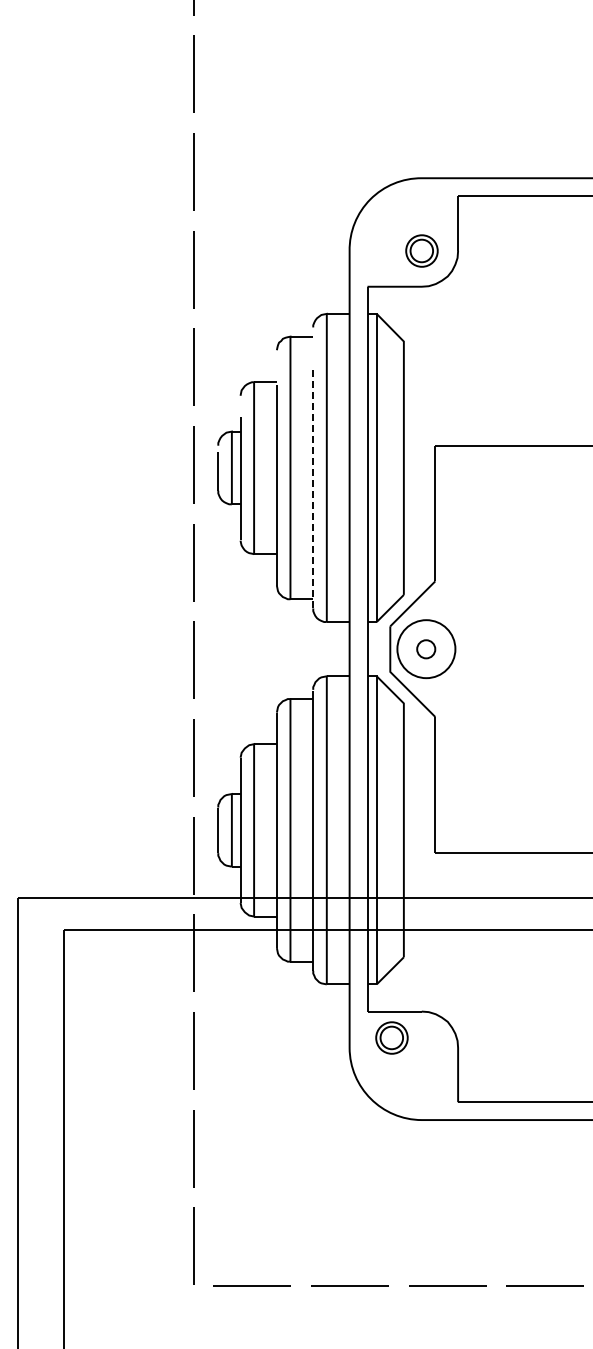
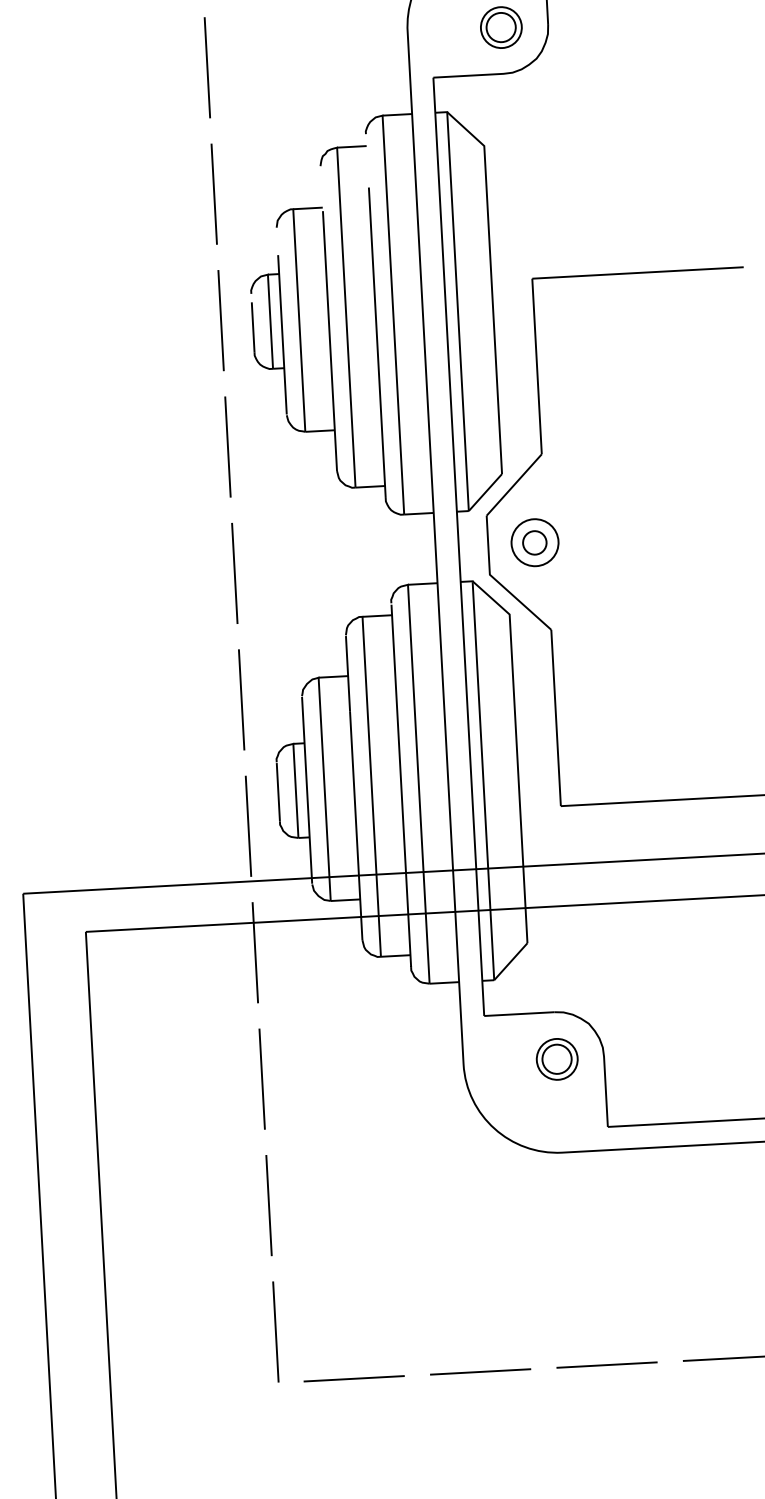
line: (313, 487) -> (377, 341), dashed -> solid
circle: (426, 649) -> (535, 543), size x0.62
part: (391, 1037) -> (556, 1058), moved

